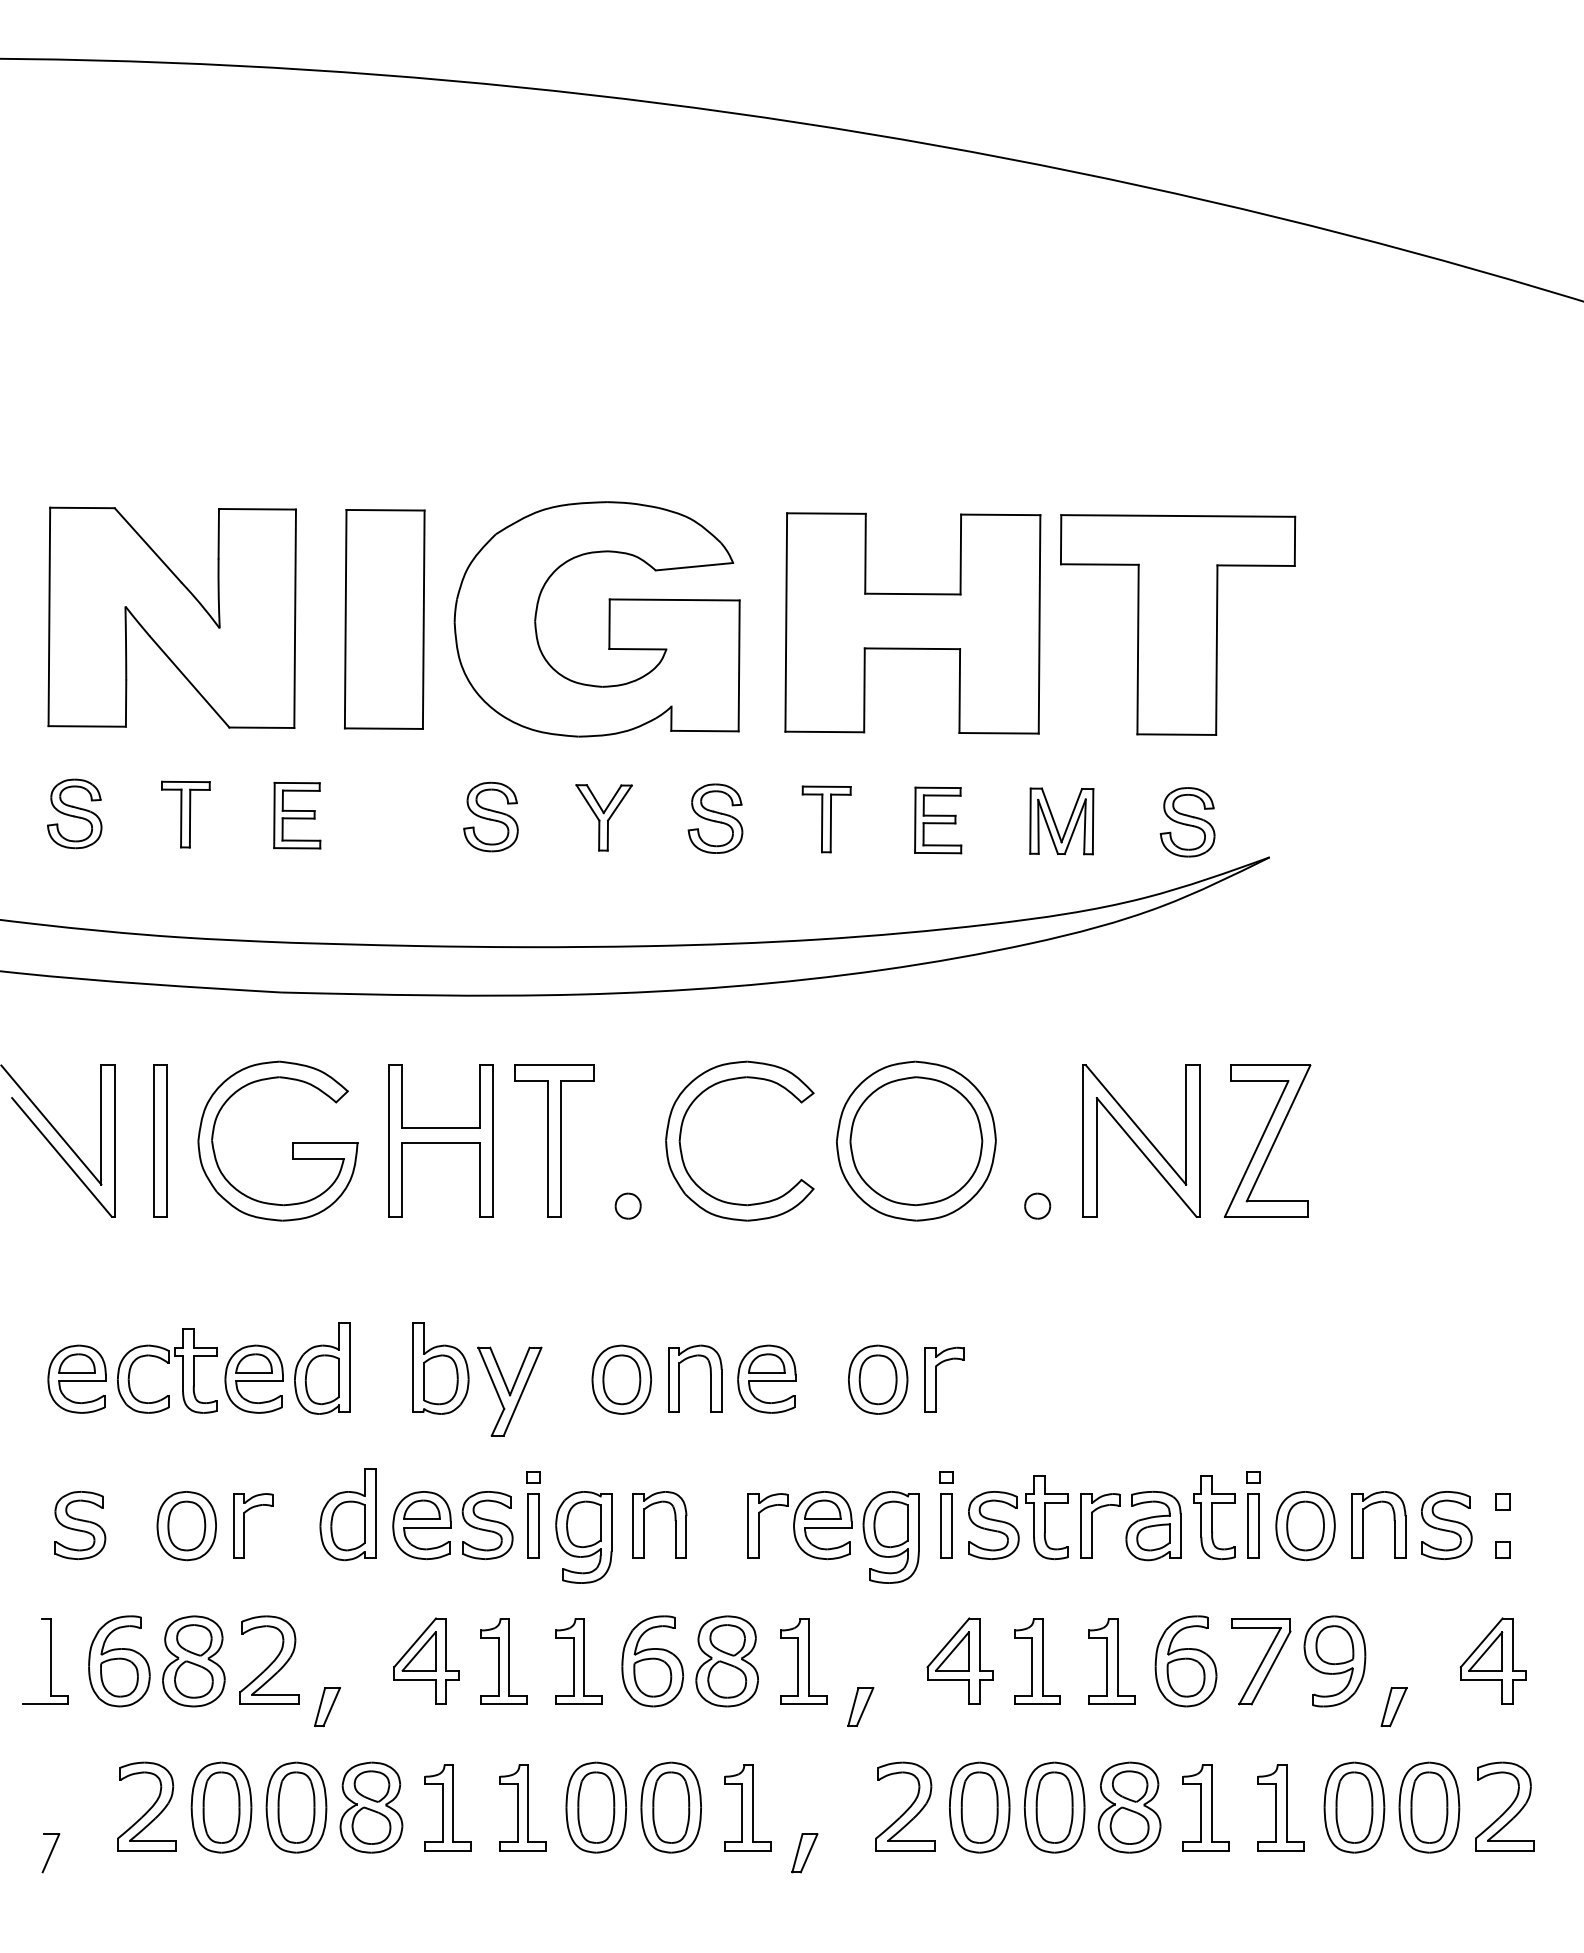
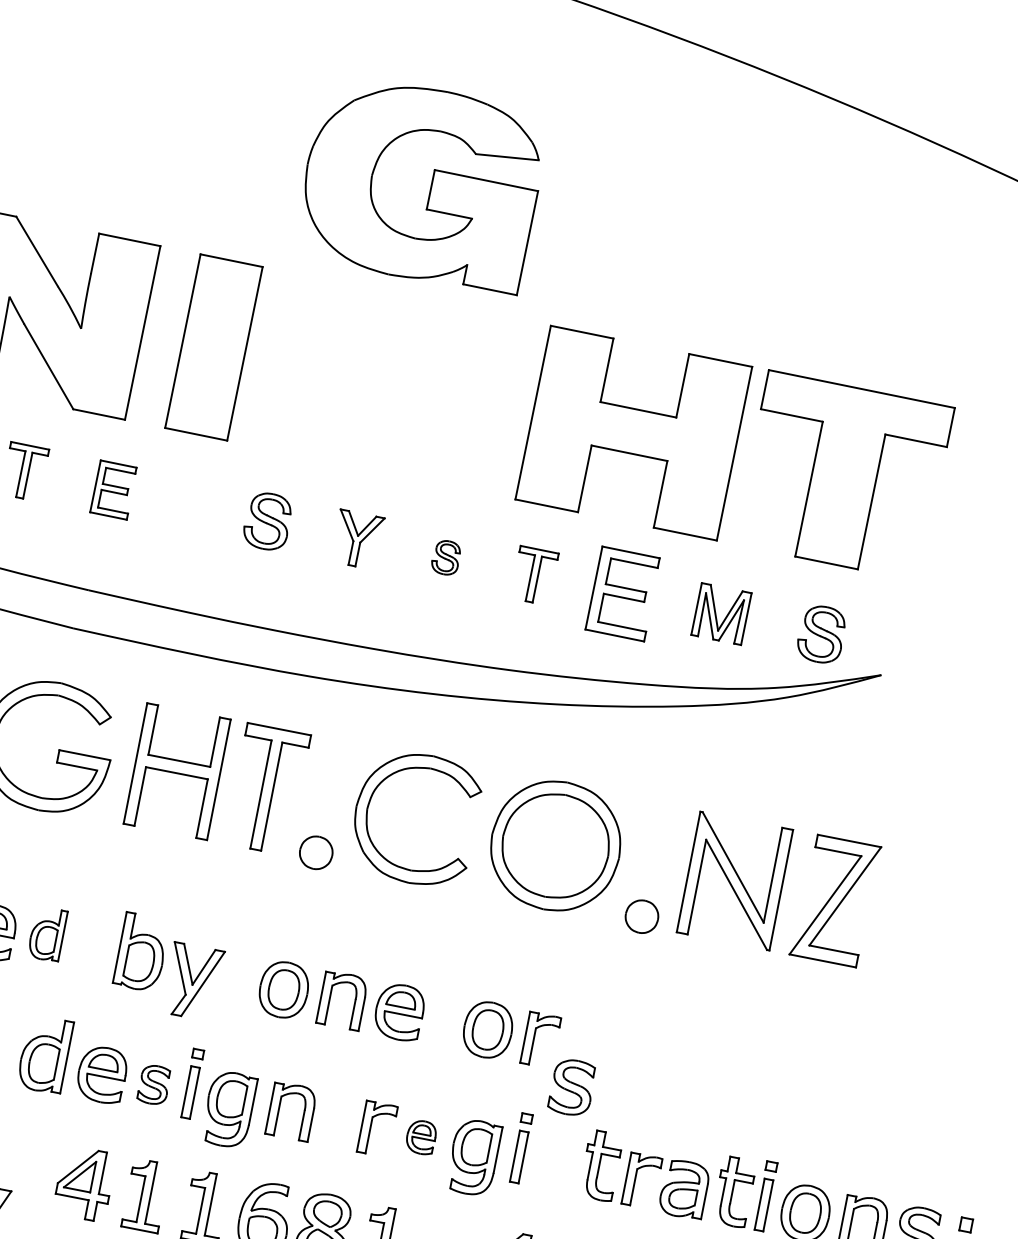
part: (608, 619) -> (430, 185), moved
part: (715, 818) -> (446, 557), size x0.6
part: (938, 820) -> (623, 594), size x1.6
part: (627, 1205) -> (315, 852), size x1.6
part: (1037, 1205) -> (642, 916), size x1.6
part: (322, 1368) -> (47, 934), size x0.7
part: (487, 1525) -> (154, 1084), size x0.7
part: (822, 1525) -> (420, 1137), size x0.6
part: (993, 1525) -> (572, 1087), moved

